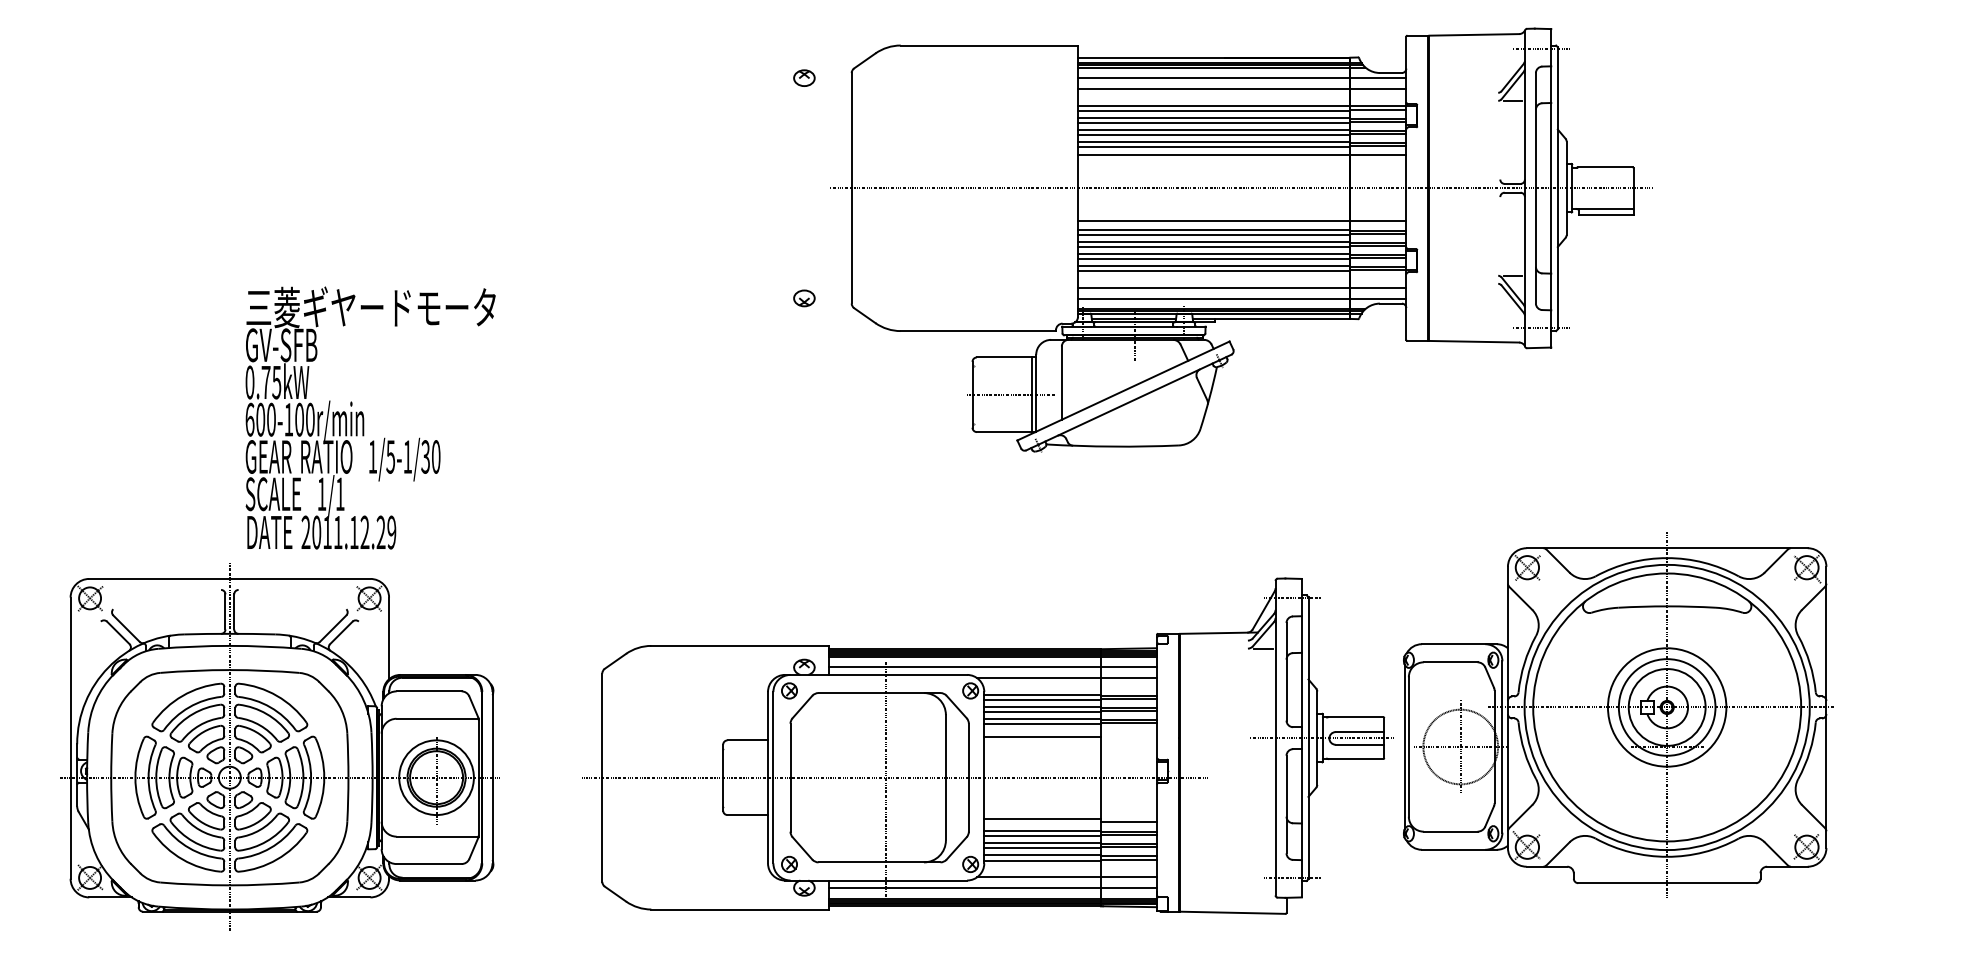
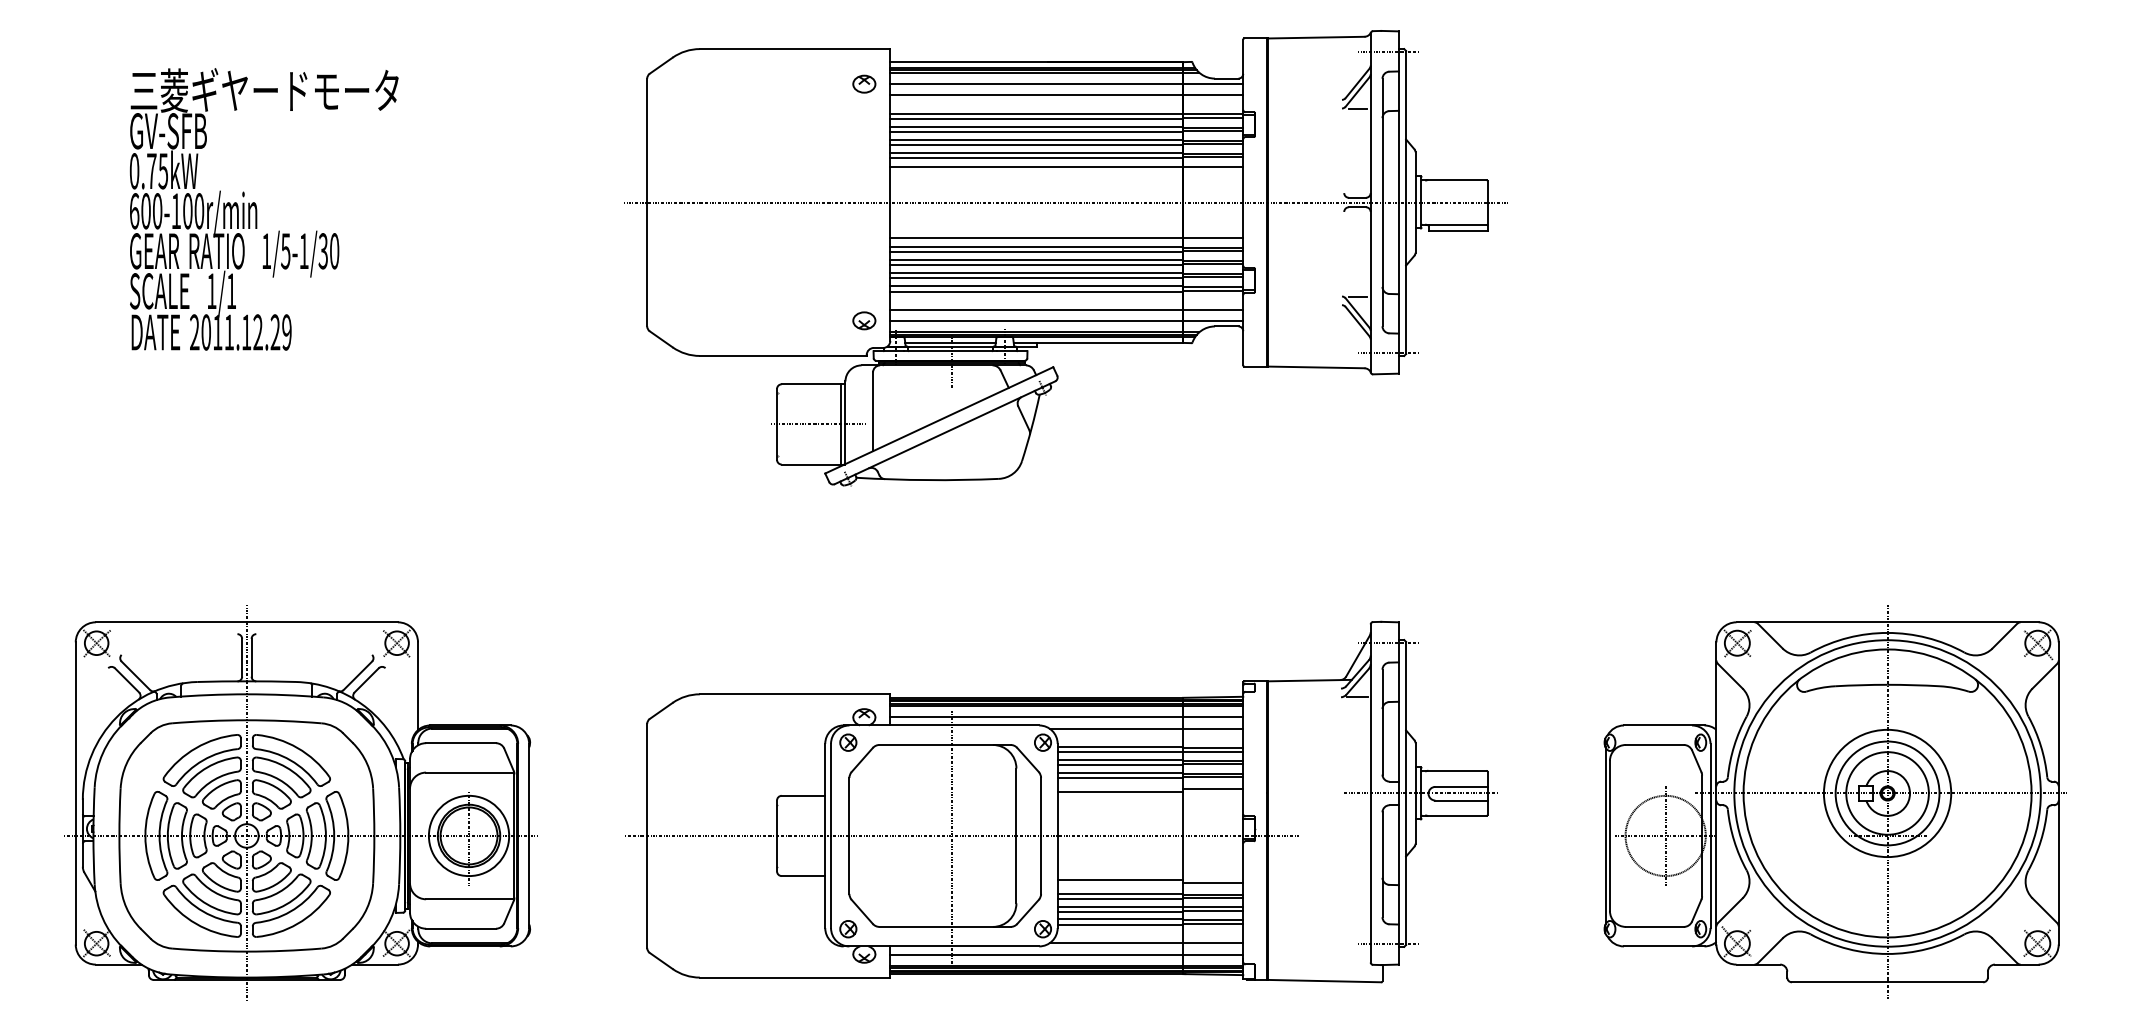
part: (1240, 240) -> (1065, 258), moved
text: (369, 418) -> (263, 209), moved
part: (1617, 714) -> (1834, 801), moved
line: (1129, 733) -> (1213, 788), added

